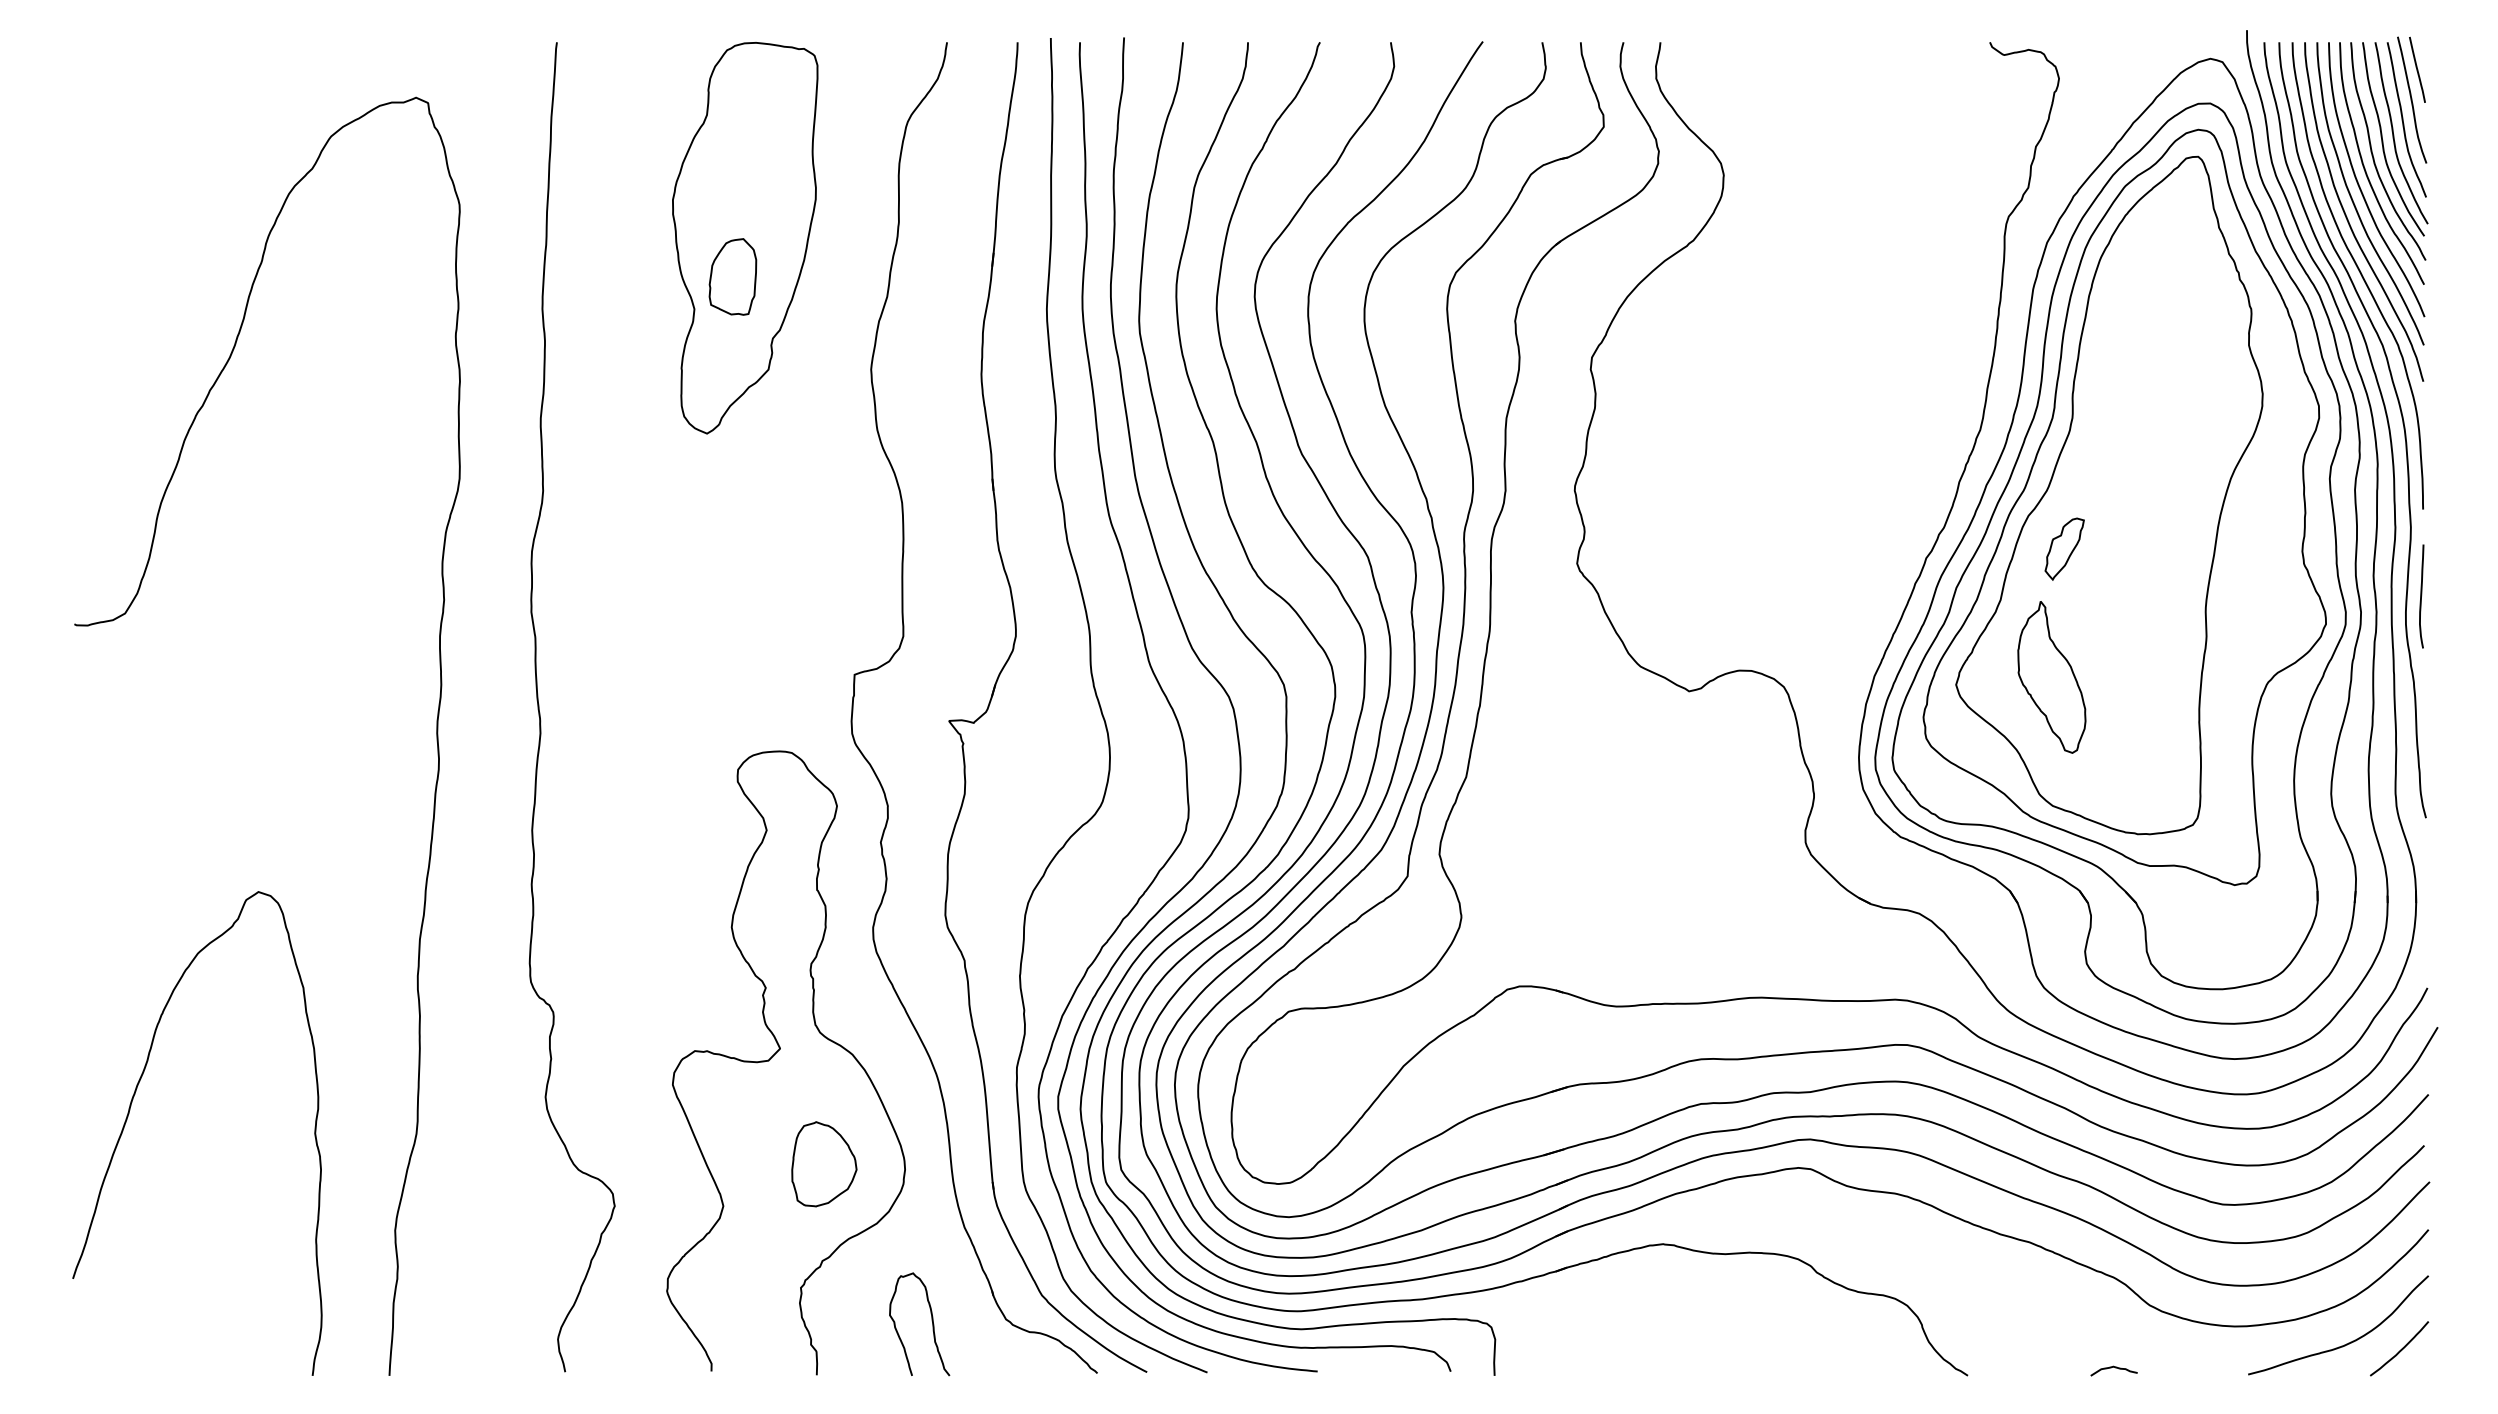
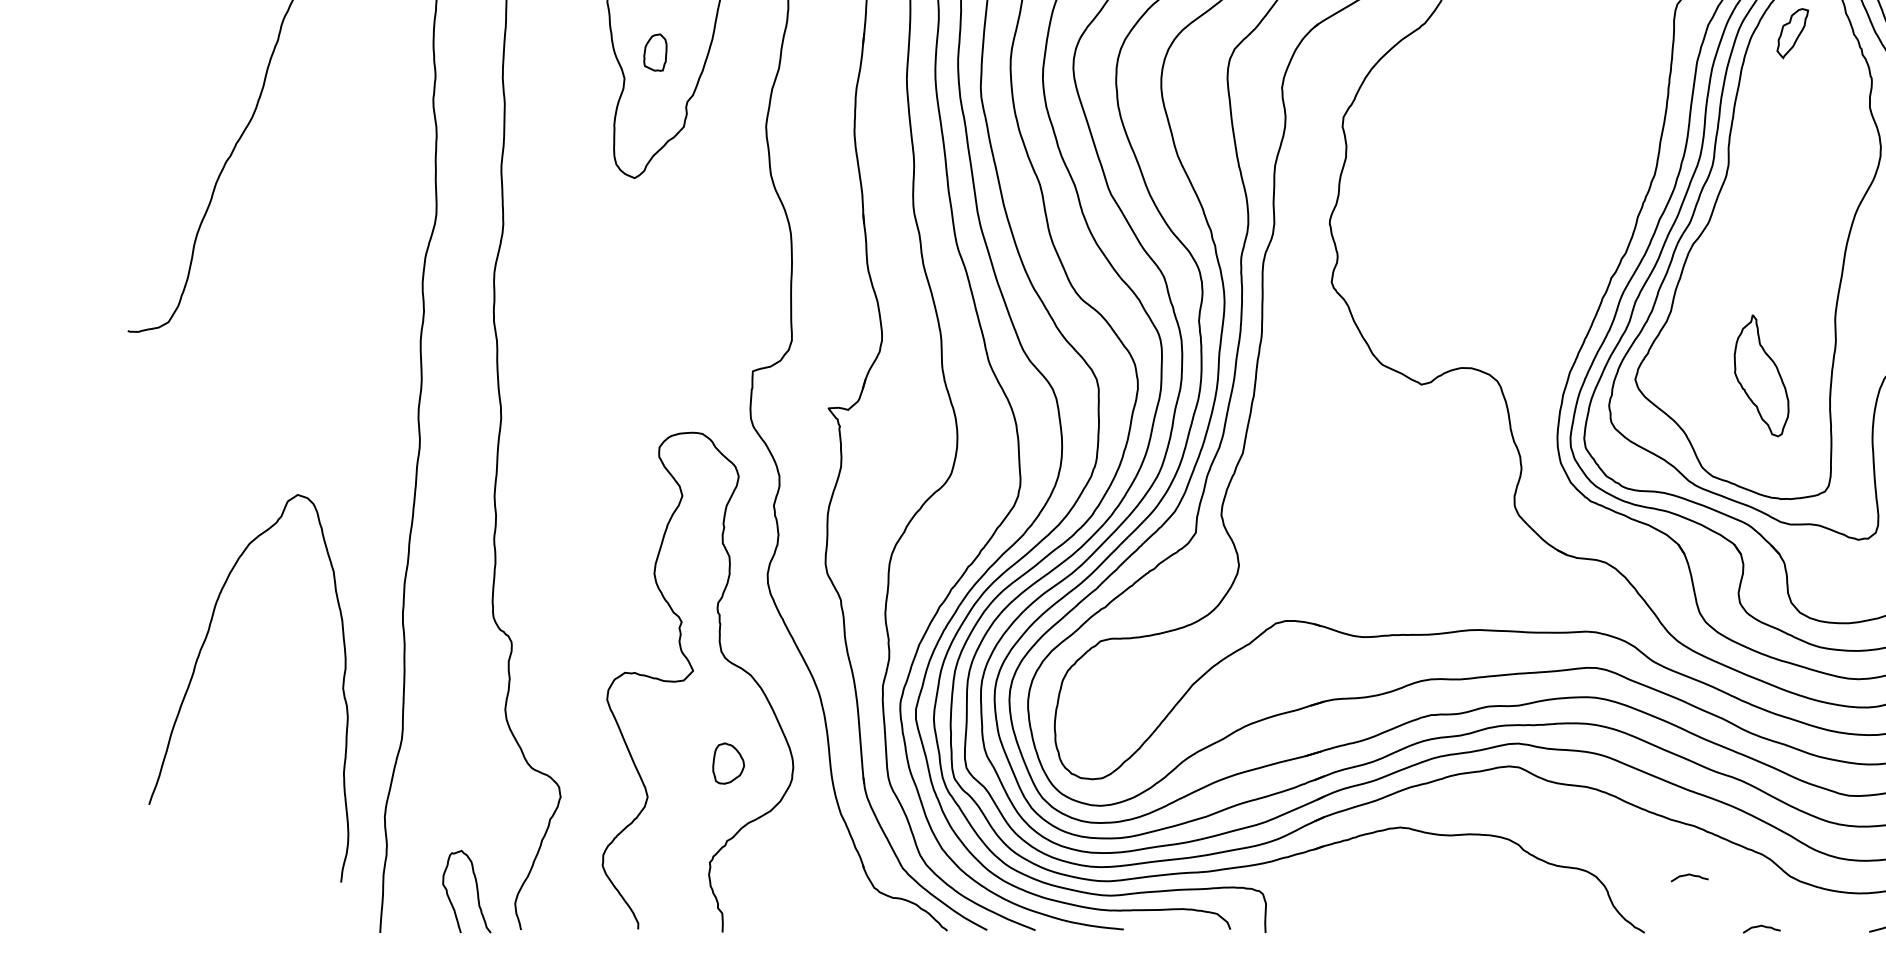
part: (732, 276) -> (655, 52), size x0.6
part: (2064, 548) -> (1792, 33), moved
part: (2051, 677) -> (1761, 375), moved
curve: (129, 1114) -> (194, 673), moved
part: (824, 1164) -> (728, 763), size x0.6
curve: (2021, 1304) -> (1687, 875), added
curve: (931, 1320) -> (476, 888), moved

